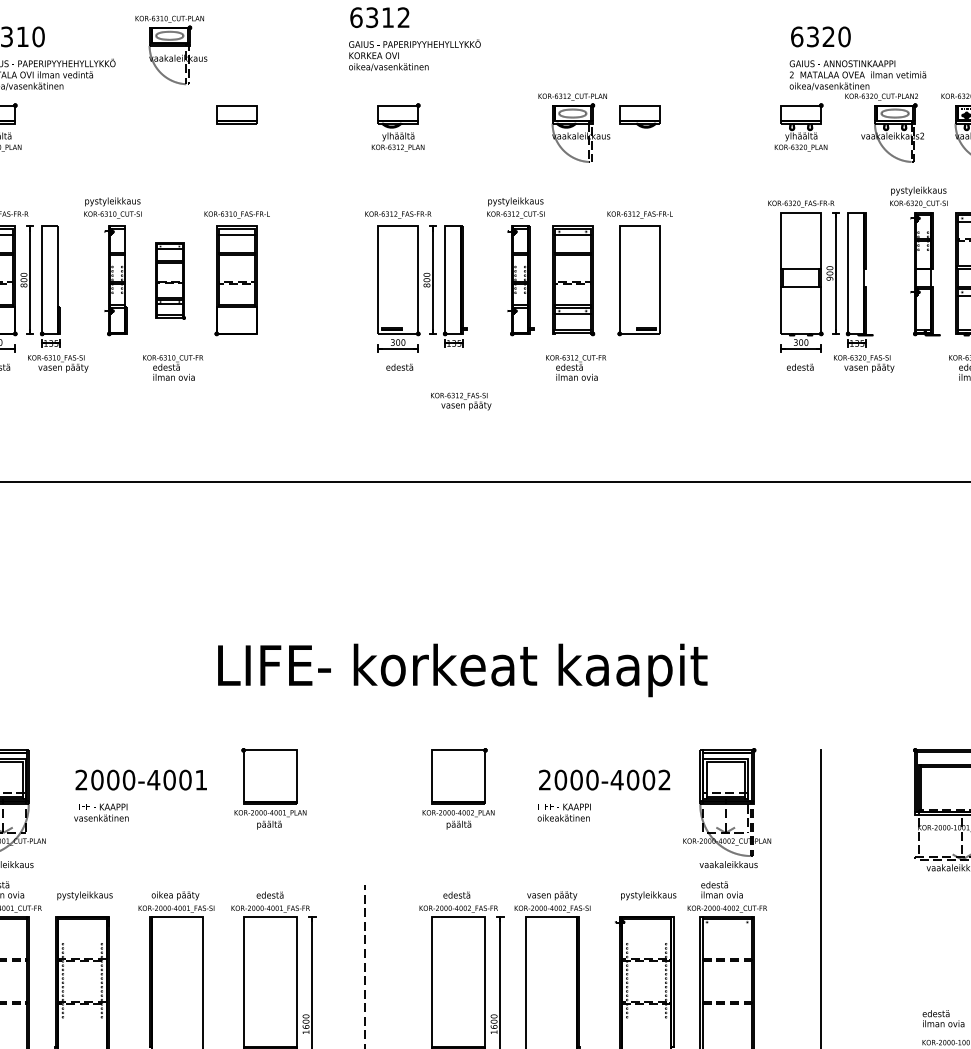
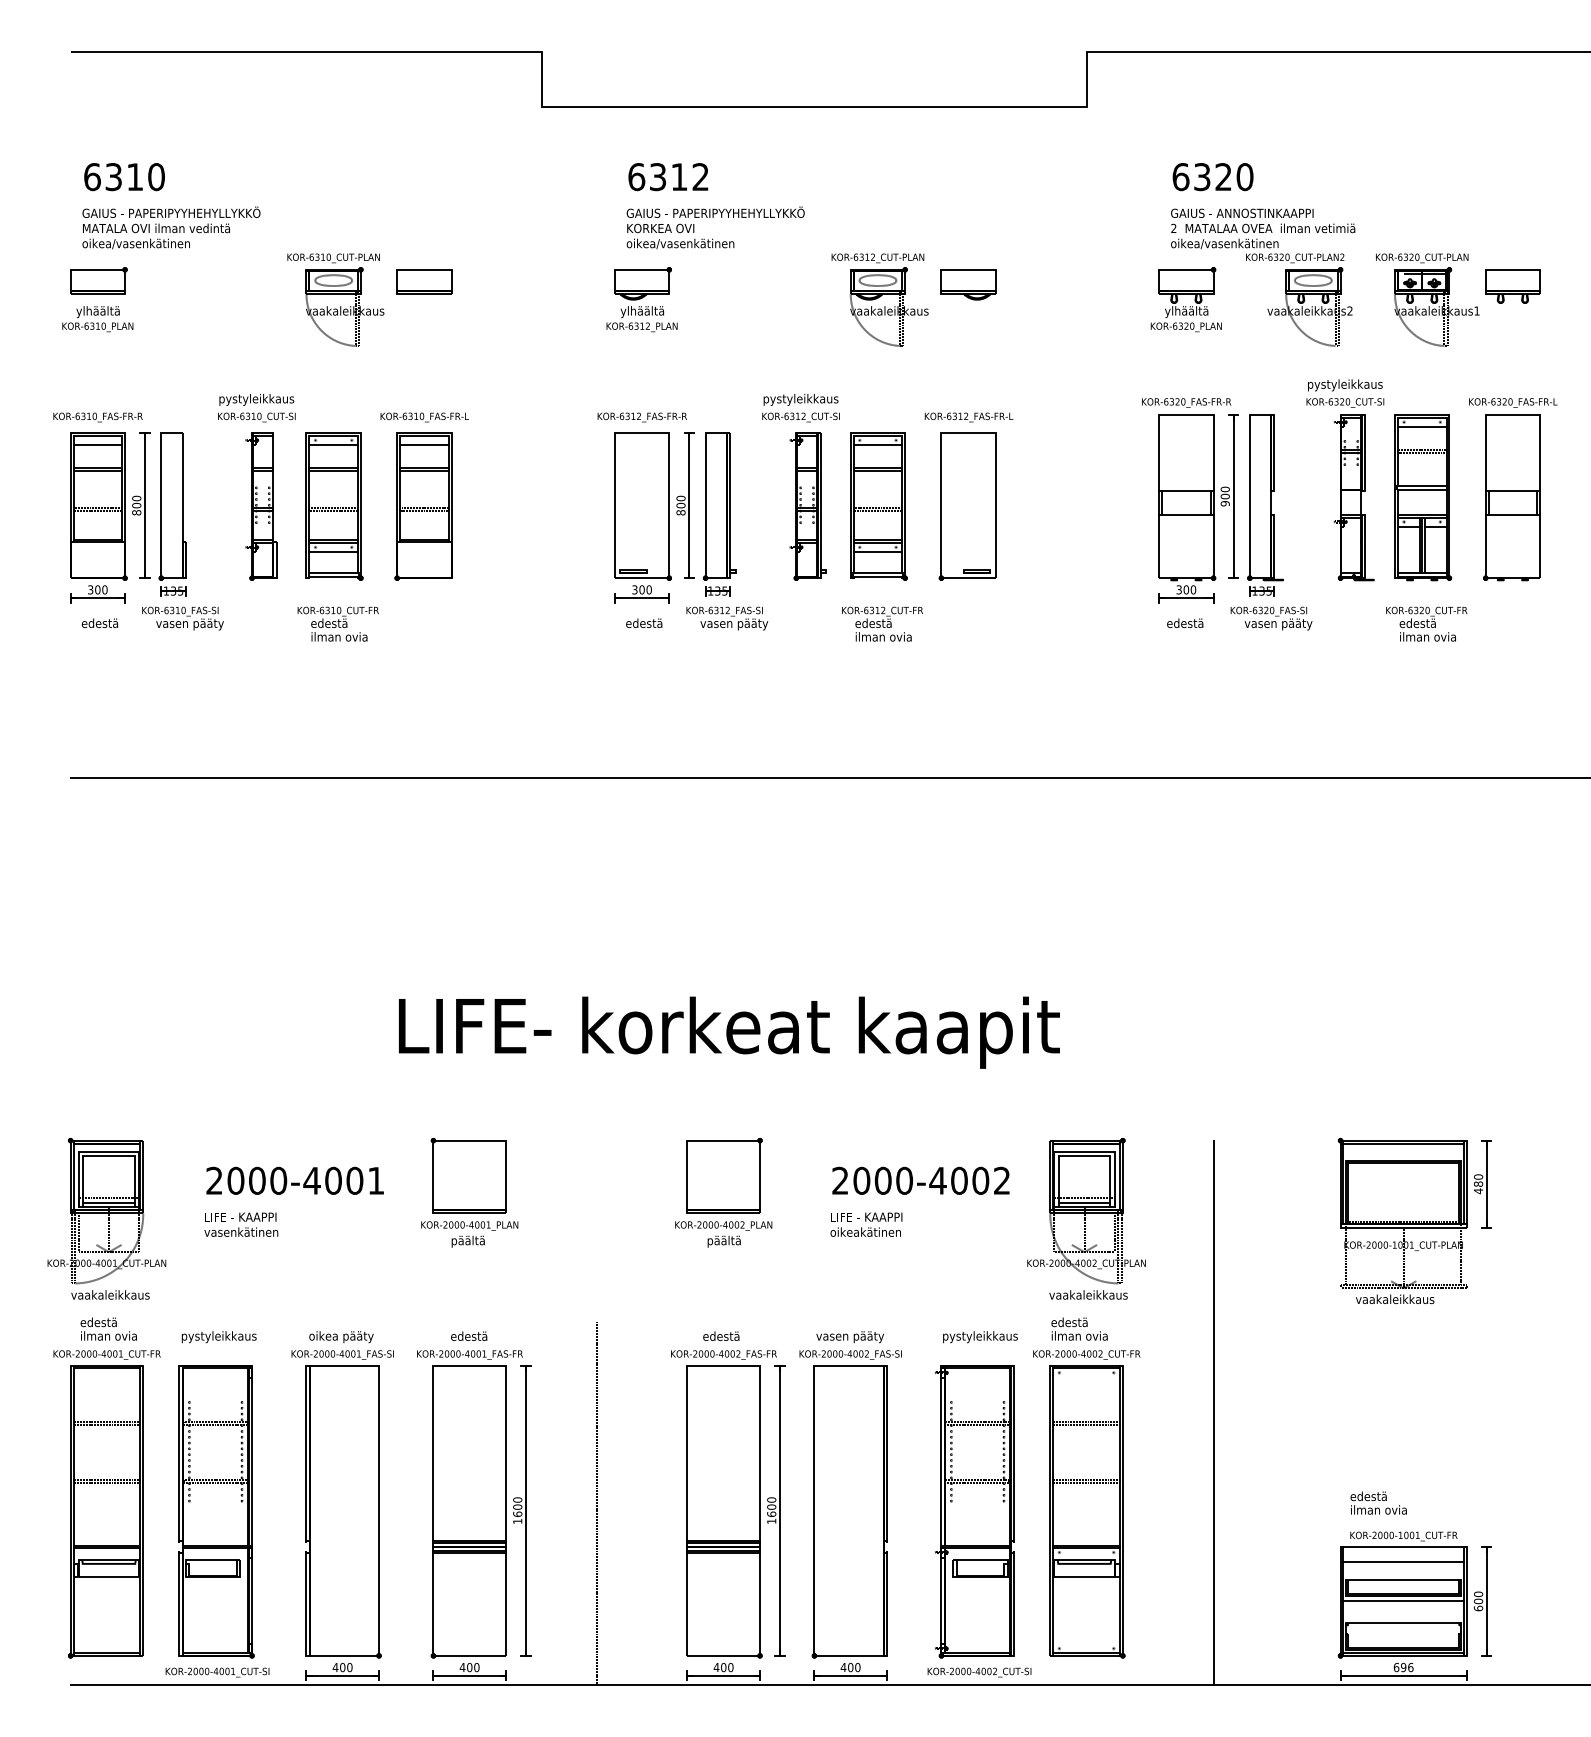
text: (414, 39) -> (715, 206), moved
part: (171, 49) -> (335, 299), moved
part: (170, 280) -> (334, 506), size x1.43
text: (461, 401) -> (727, 618), moved

